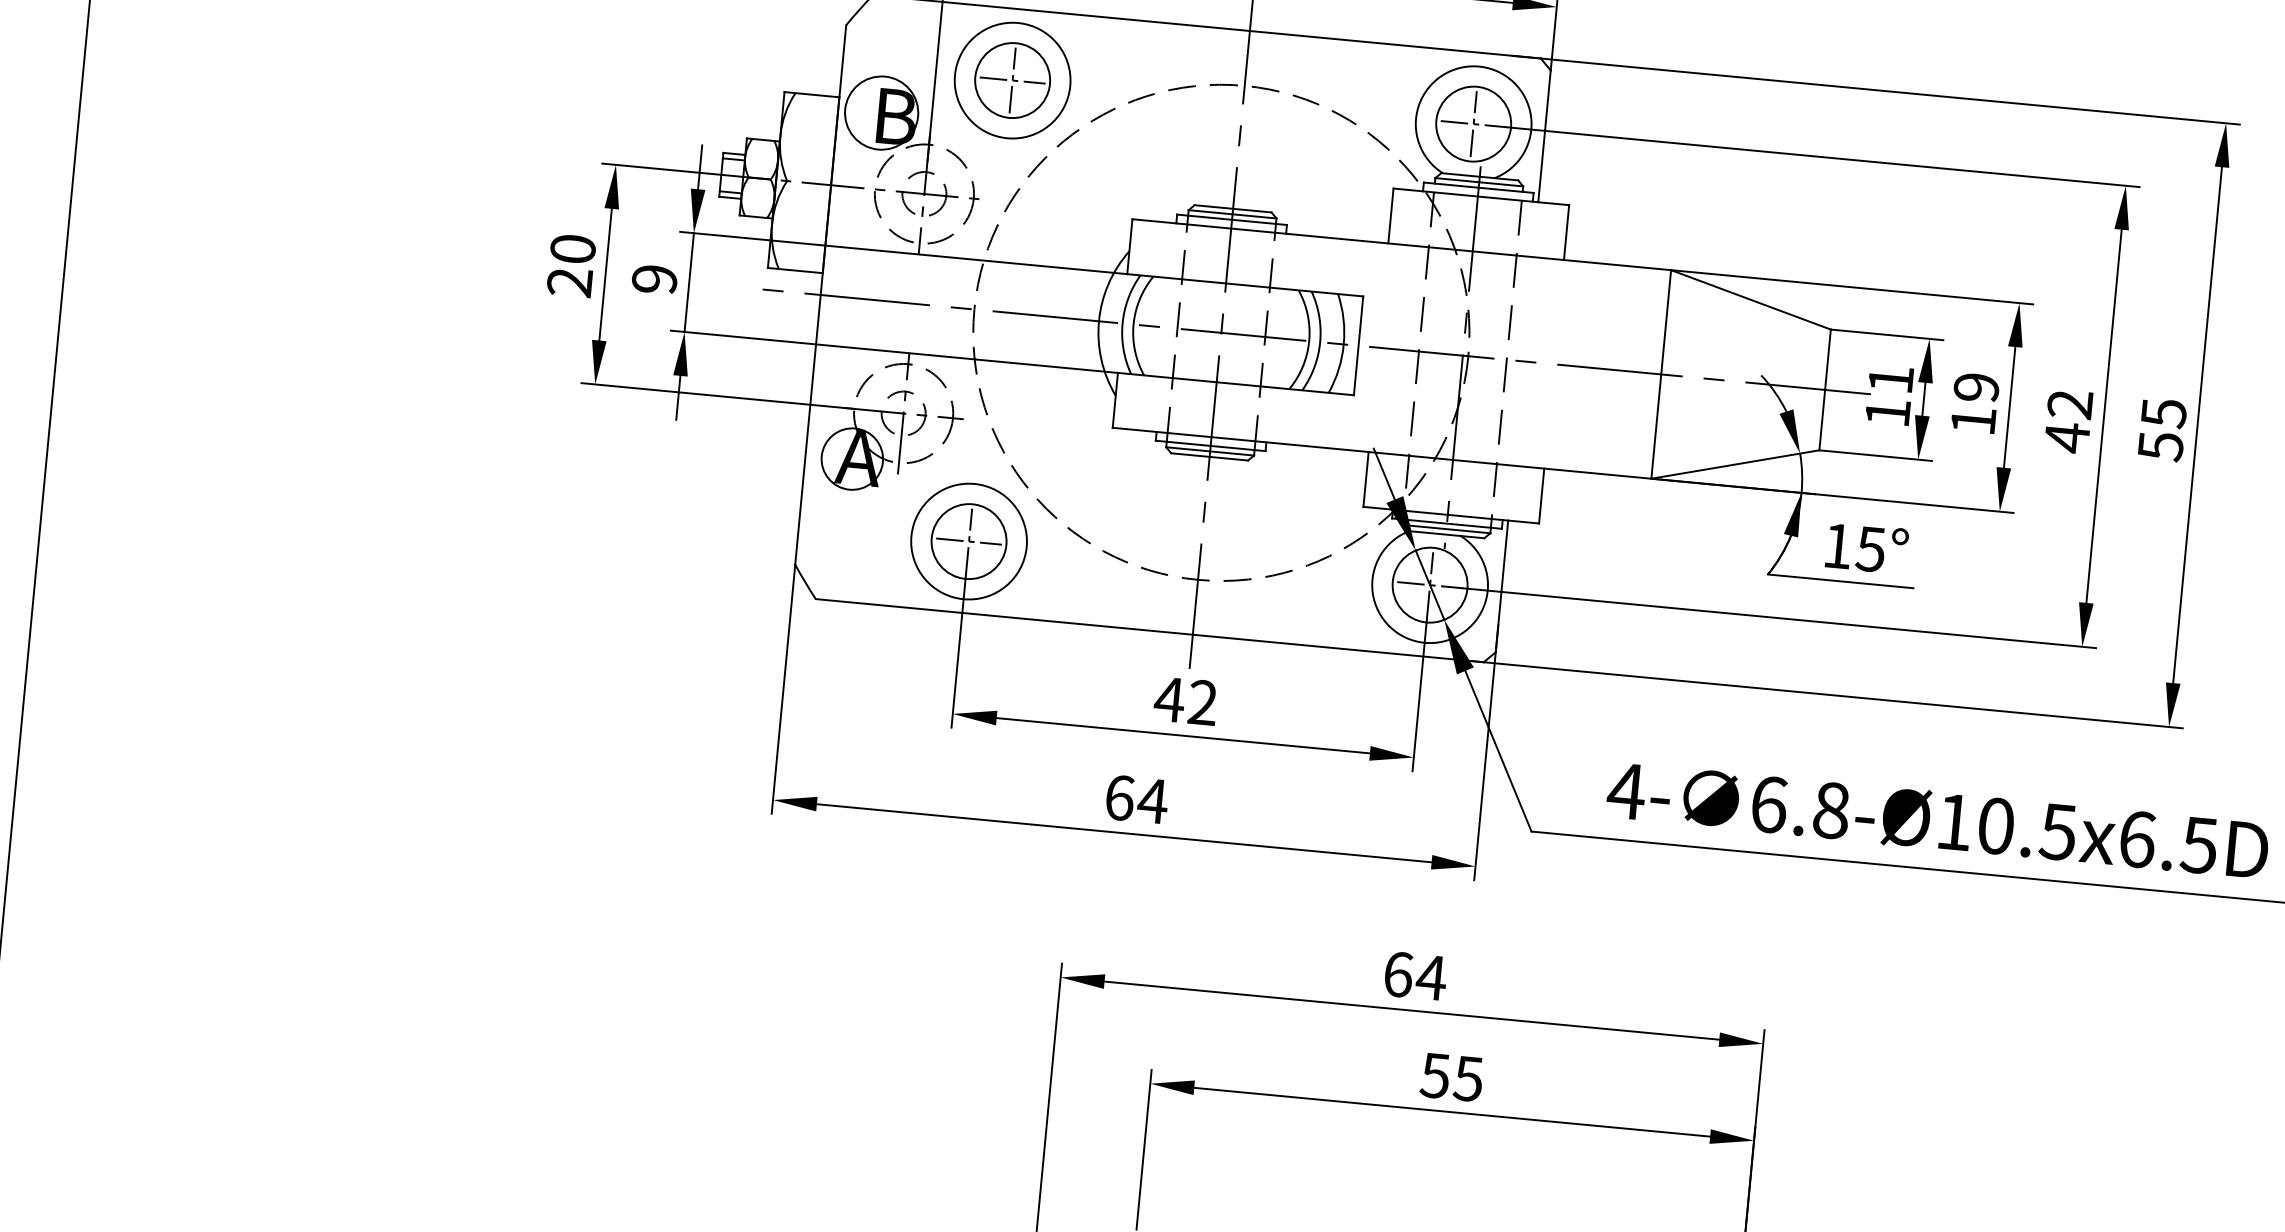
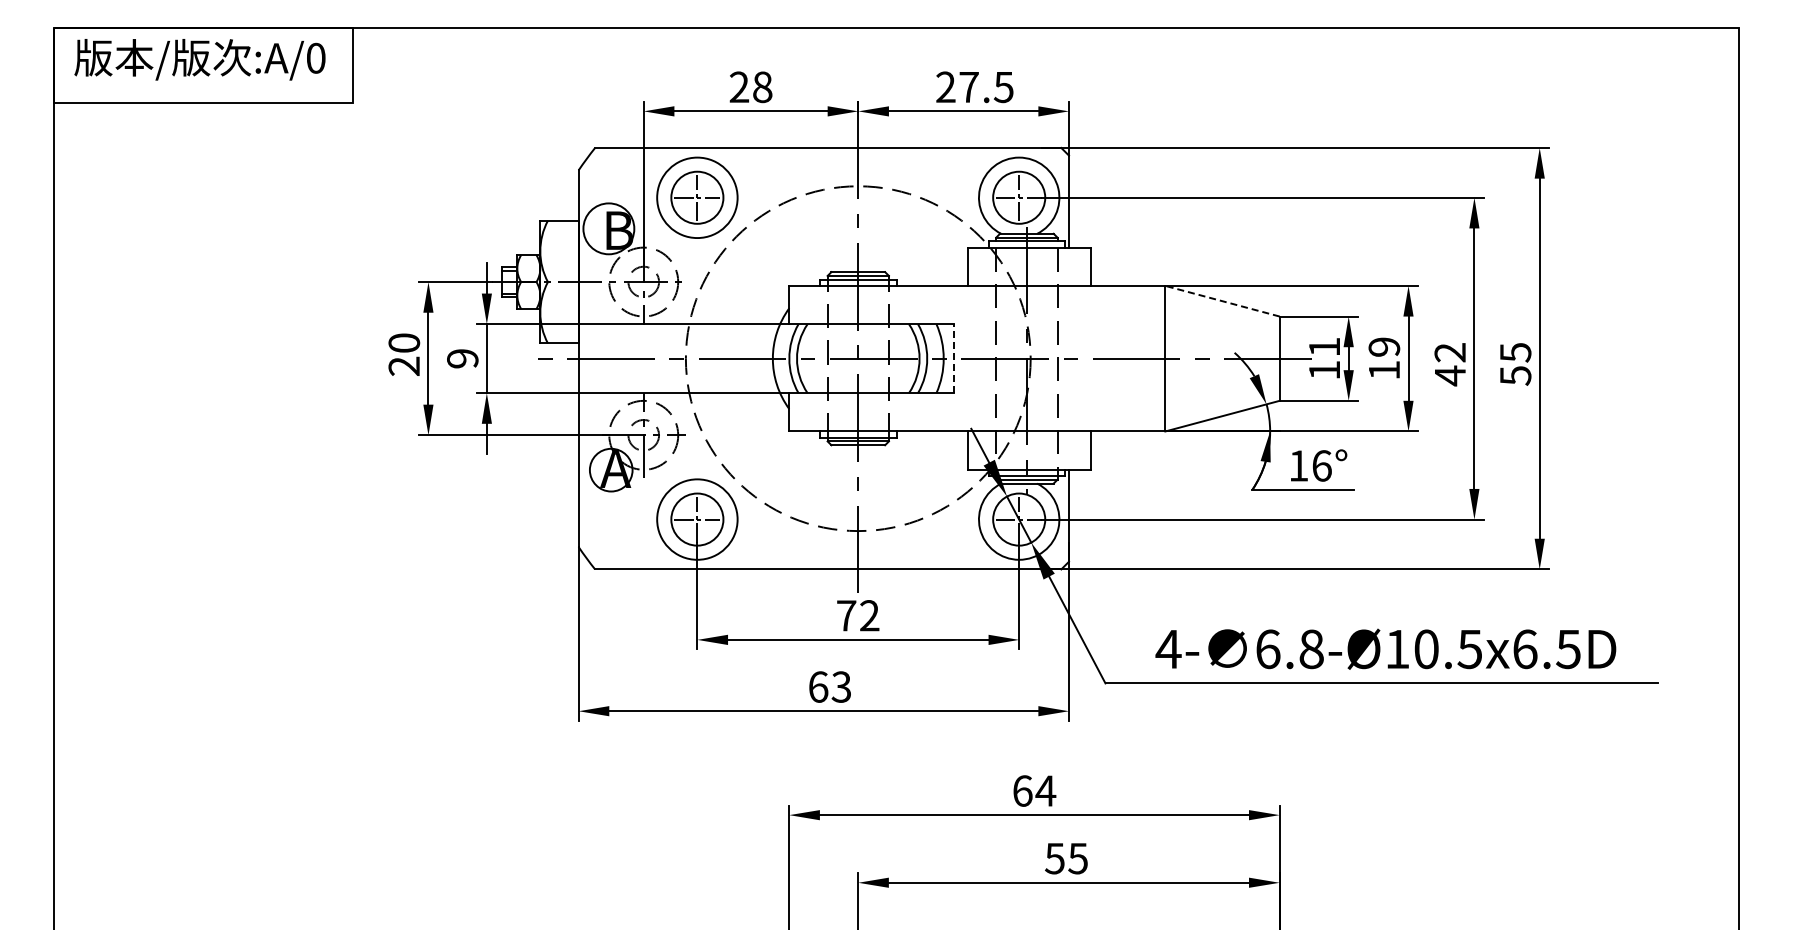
line: (1750, 300) -> (1222, 301), solid -> dashed
line: (1359, 345) -> (954, 358), solid -> dashed
text: (1870, 548) -> (1321, 465), 15° -> 16°
text: (1169, 699) -> (846, 615), 42 -> 72
text: (1152, 800) -> (841, 686), 64 -> 63

